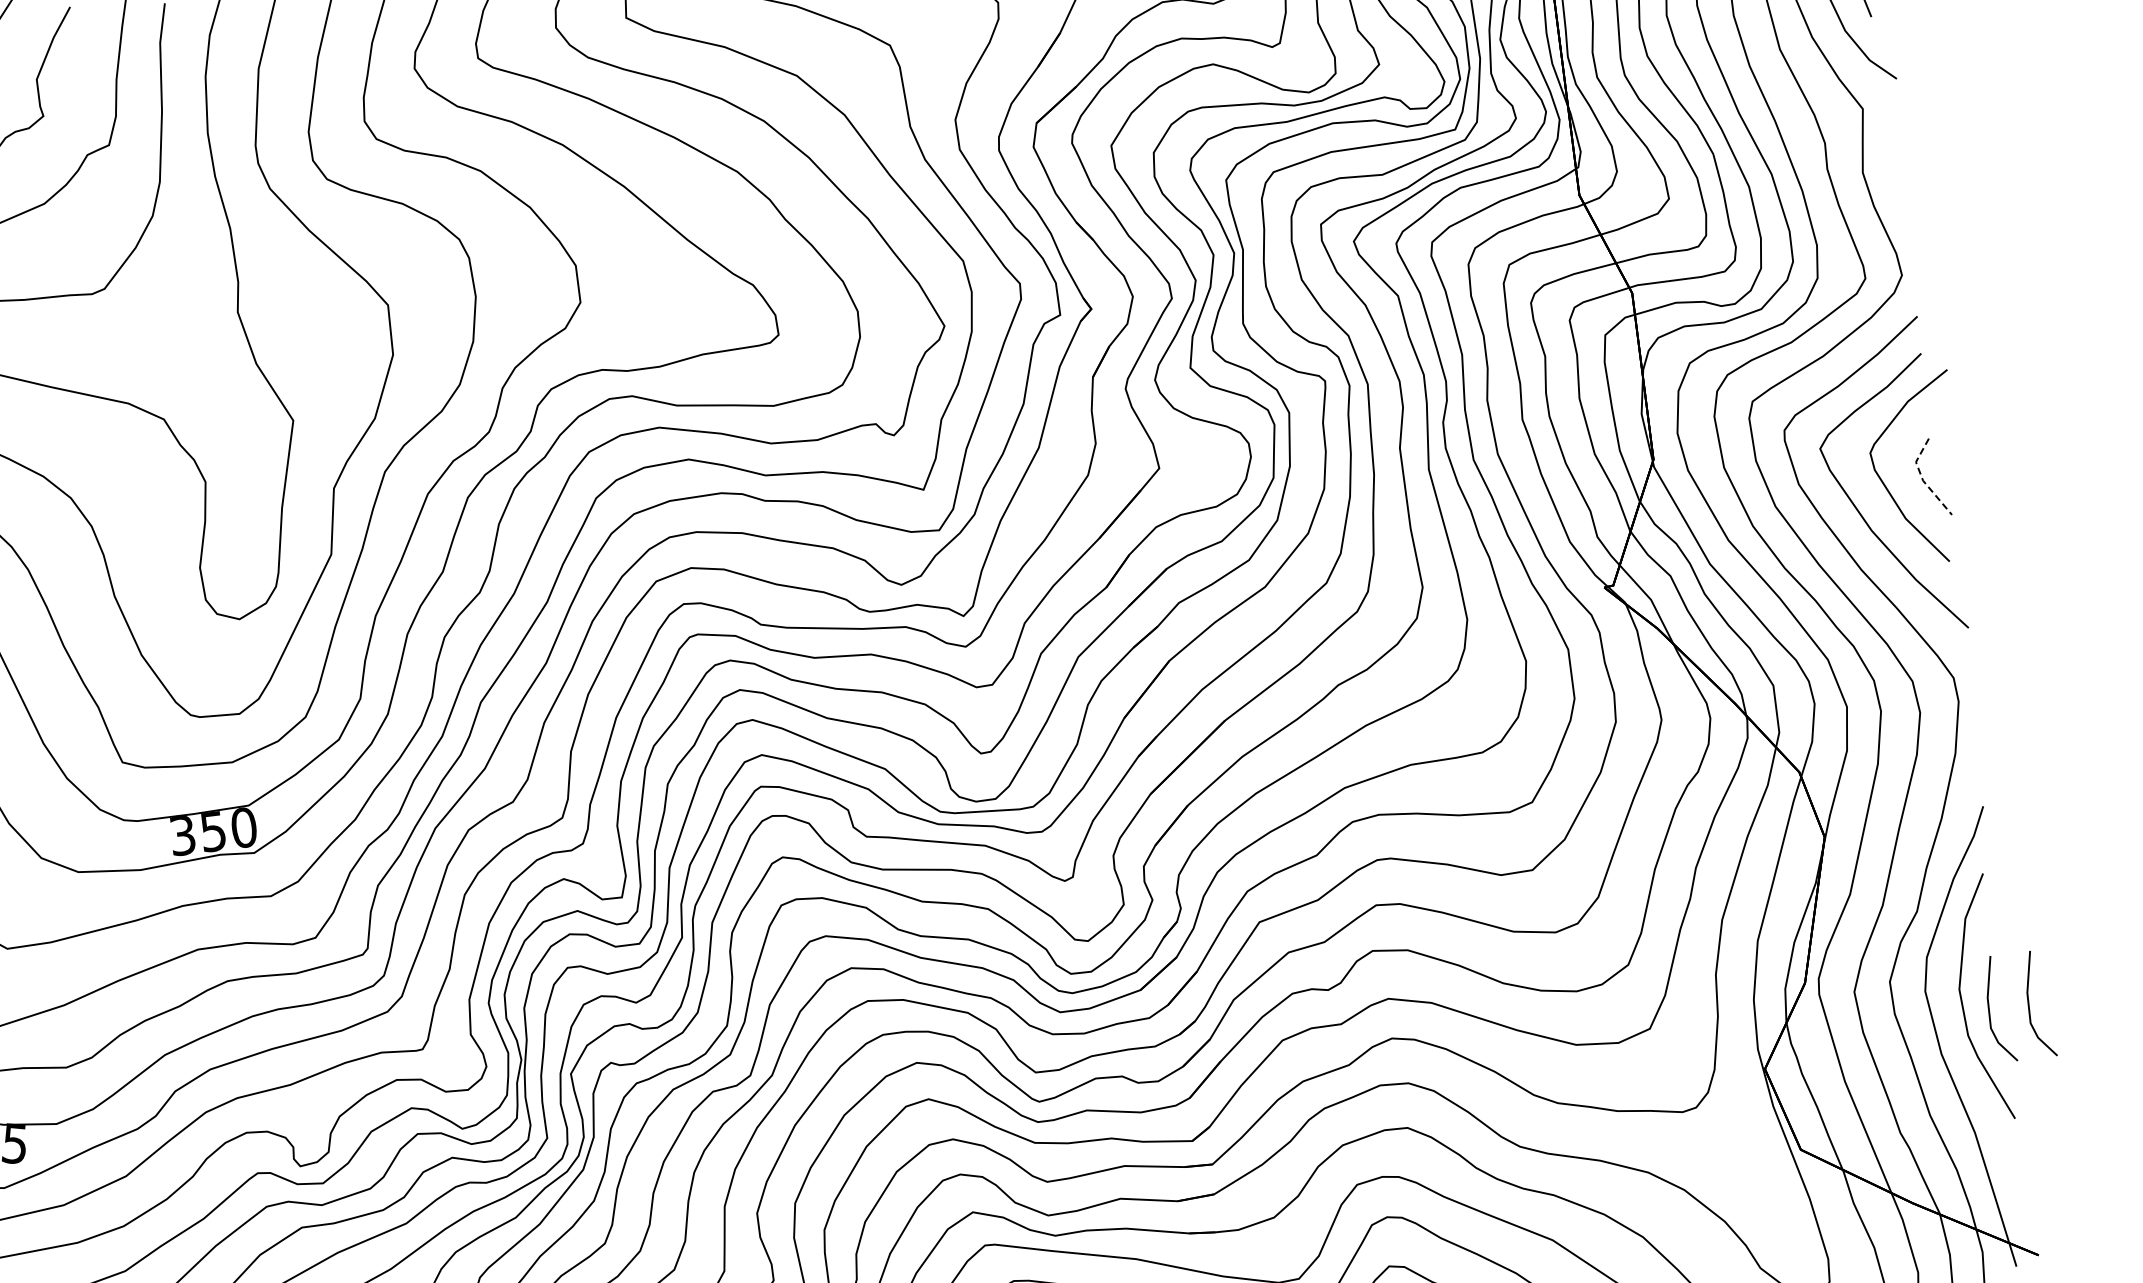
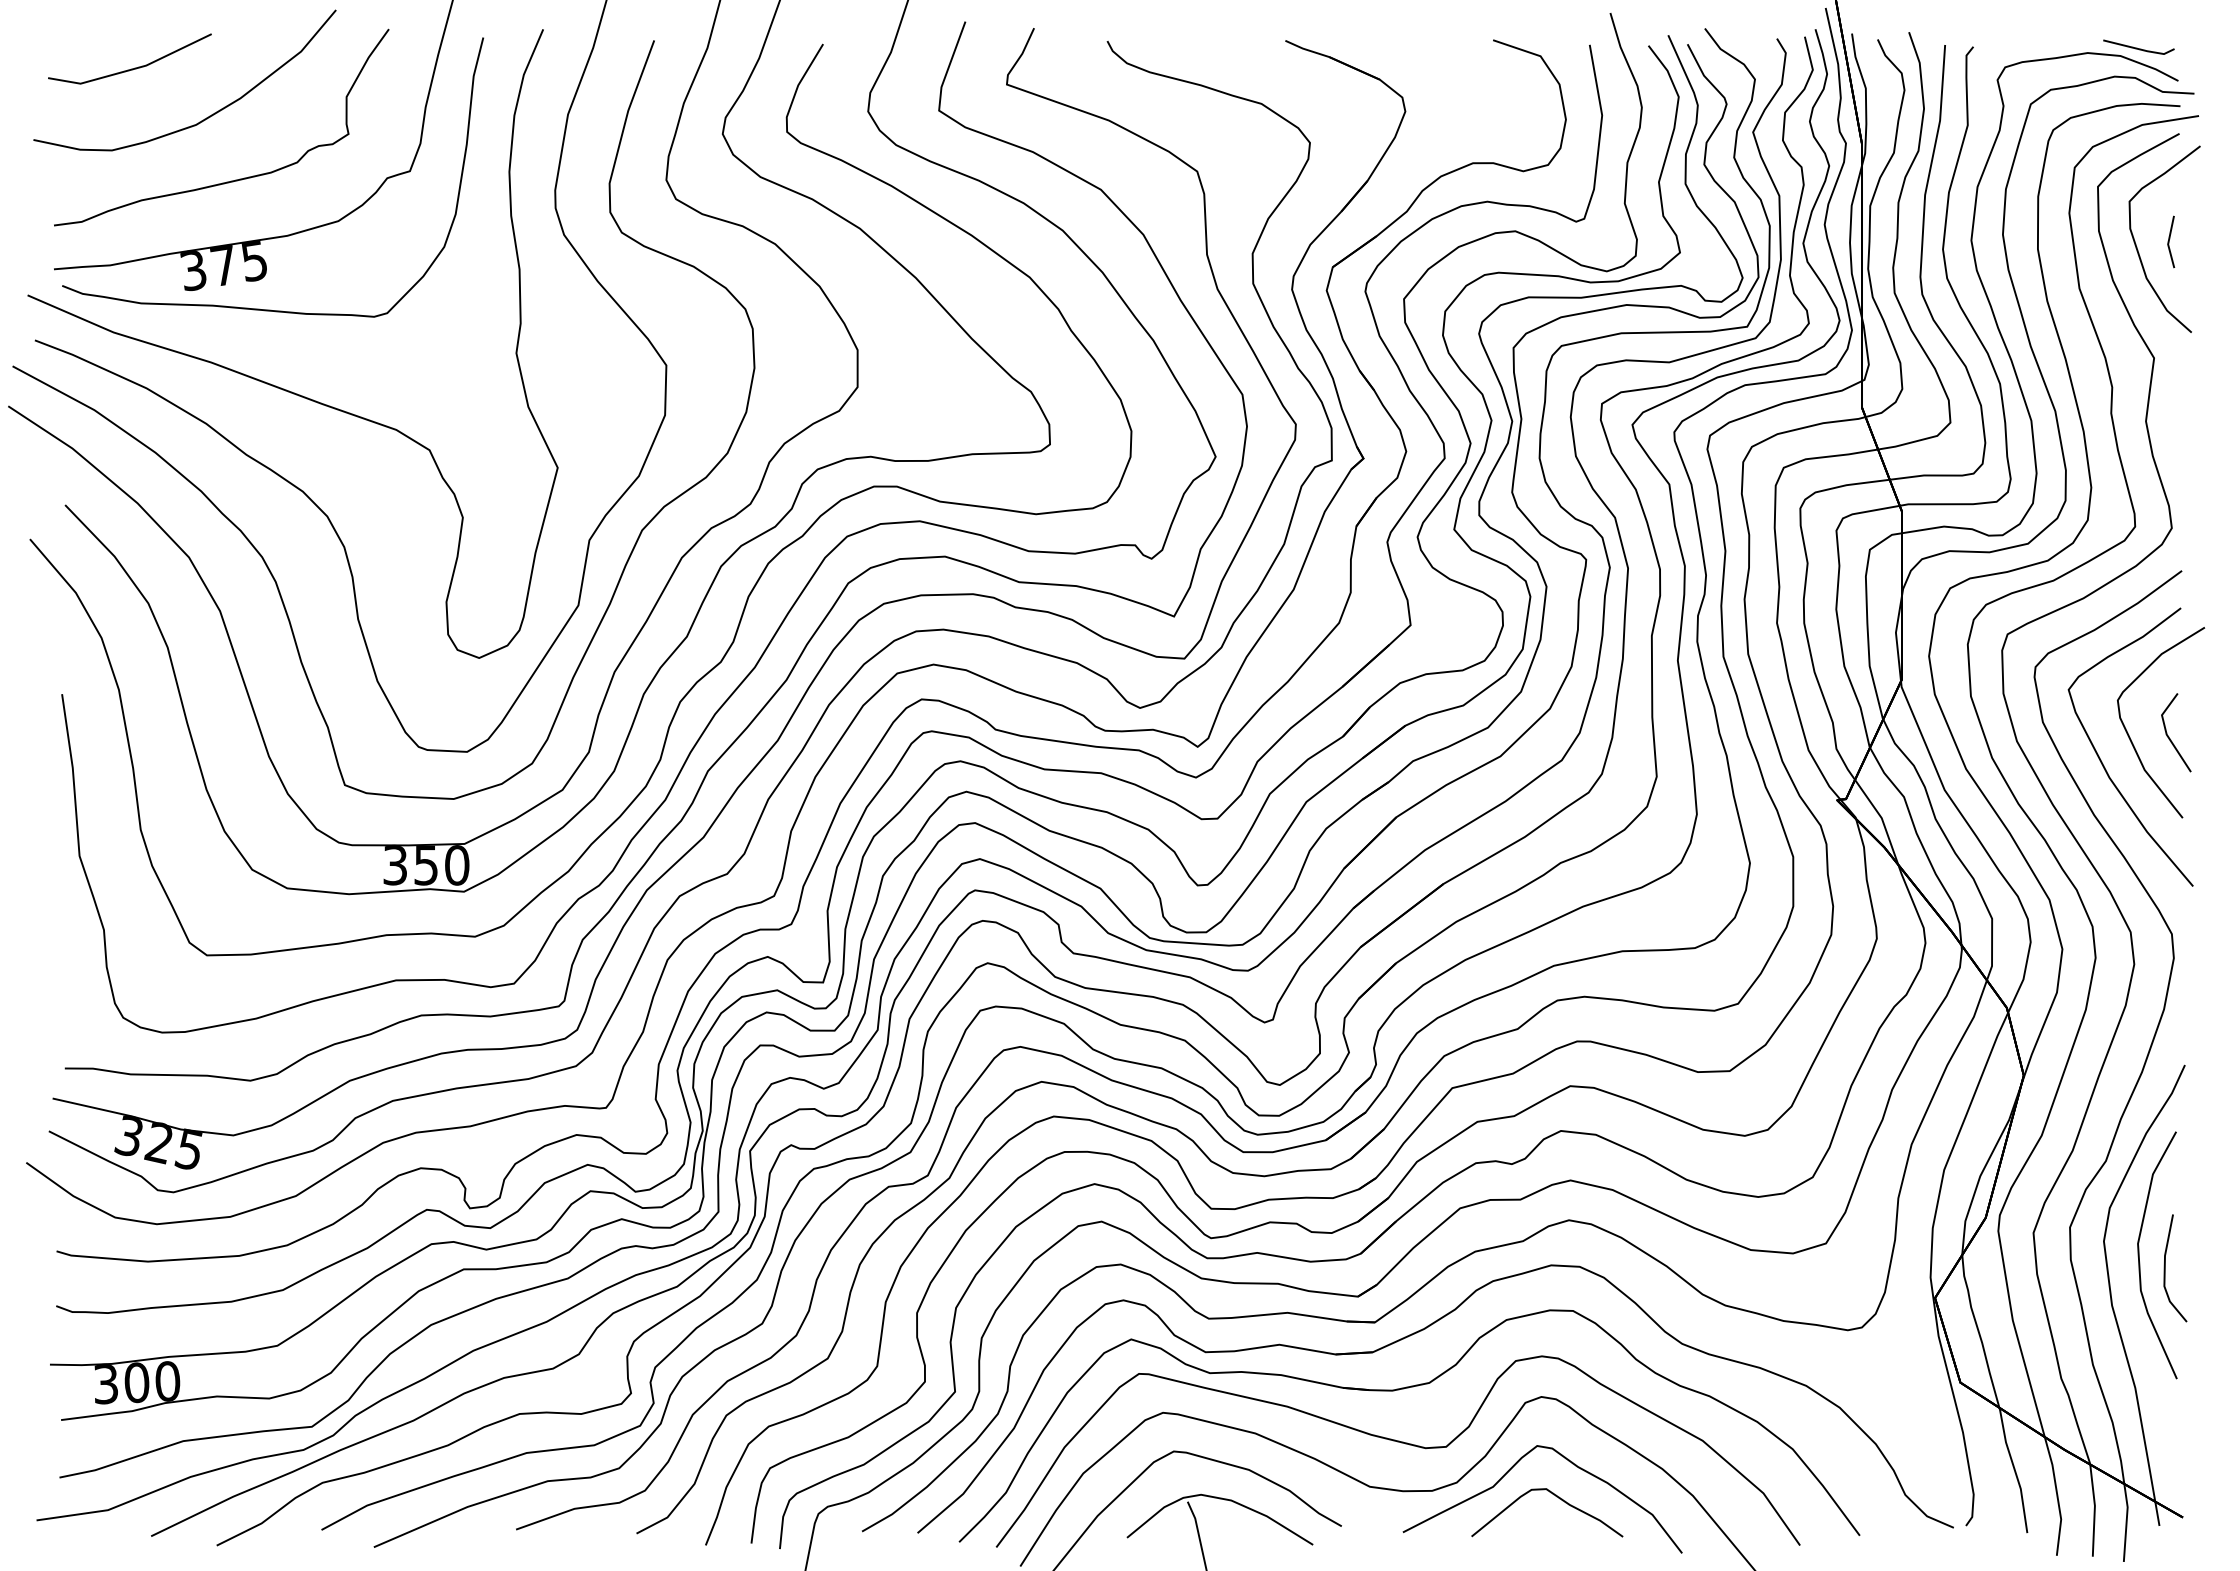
line: (1922, 479) -> (2166, 733), dashed -> solid
line: (2029, 1005) -> (2205, 1268), removed

